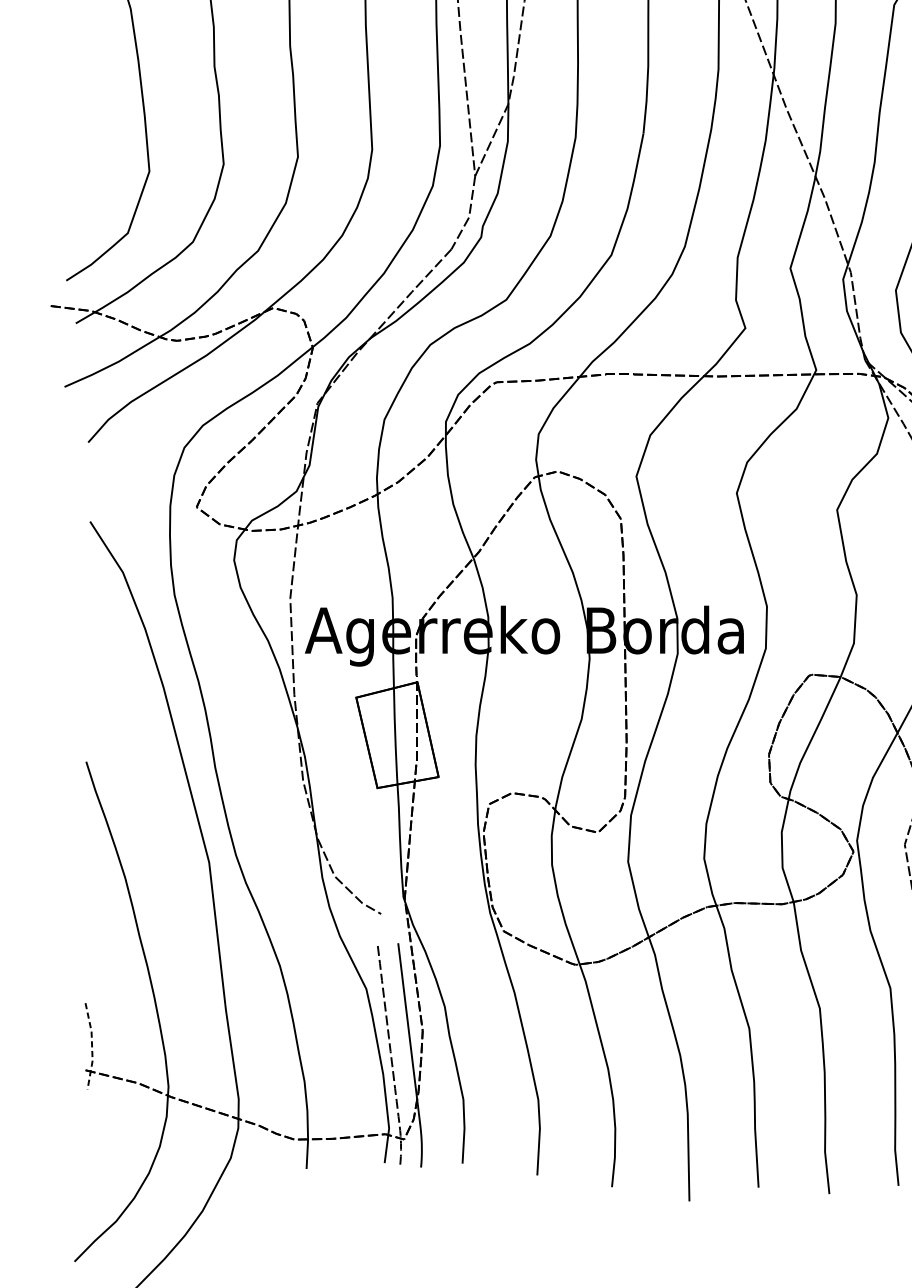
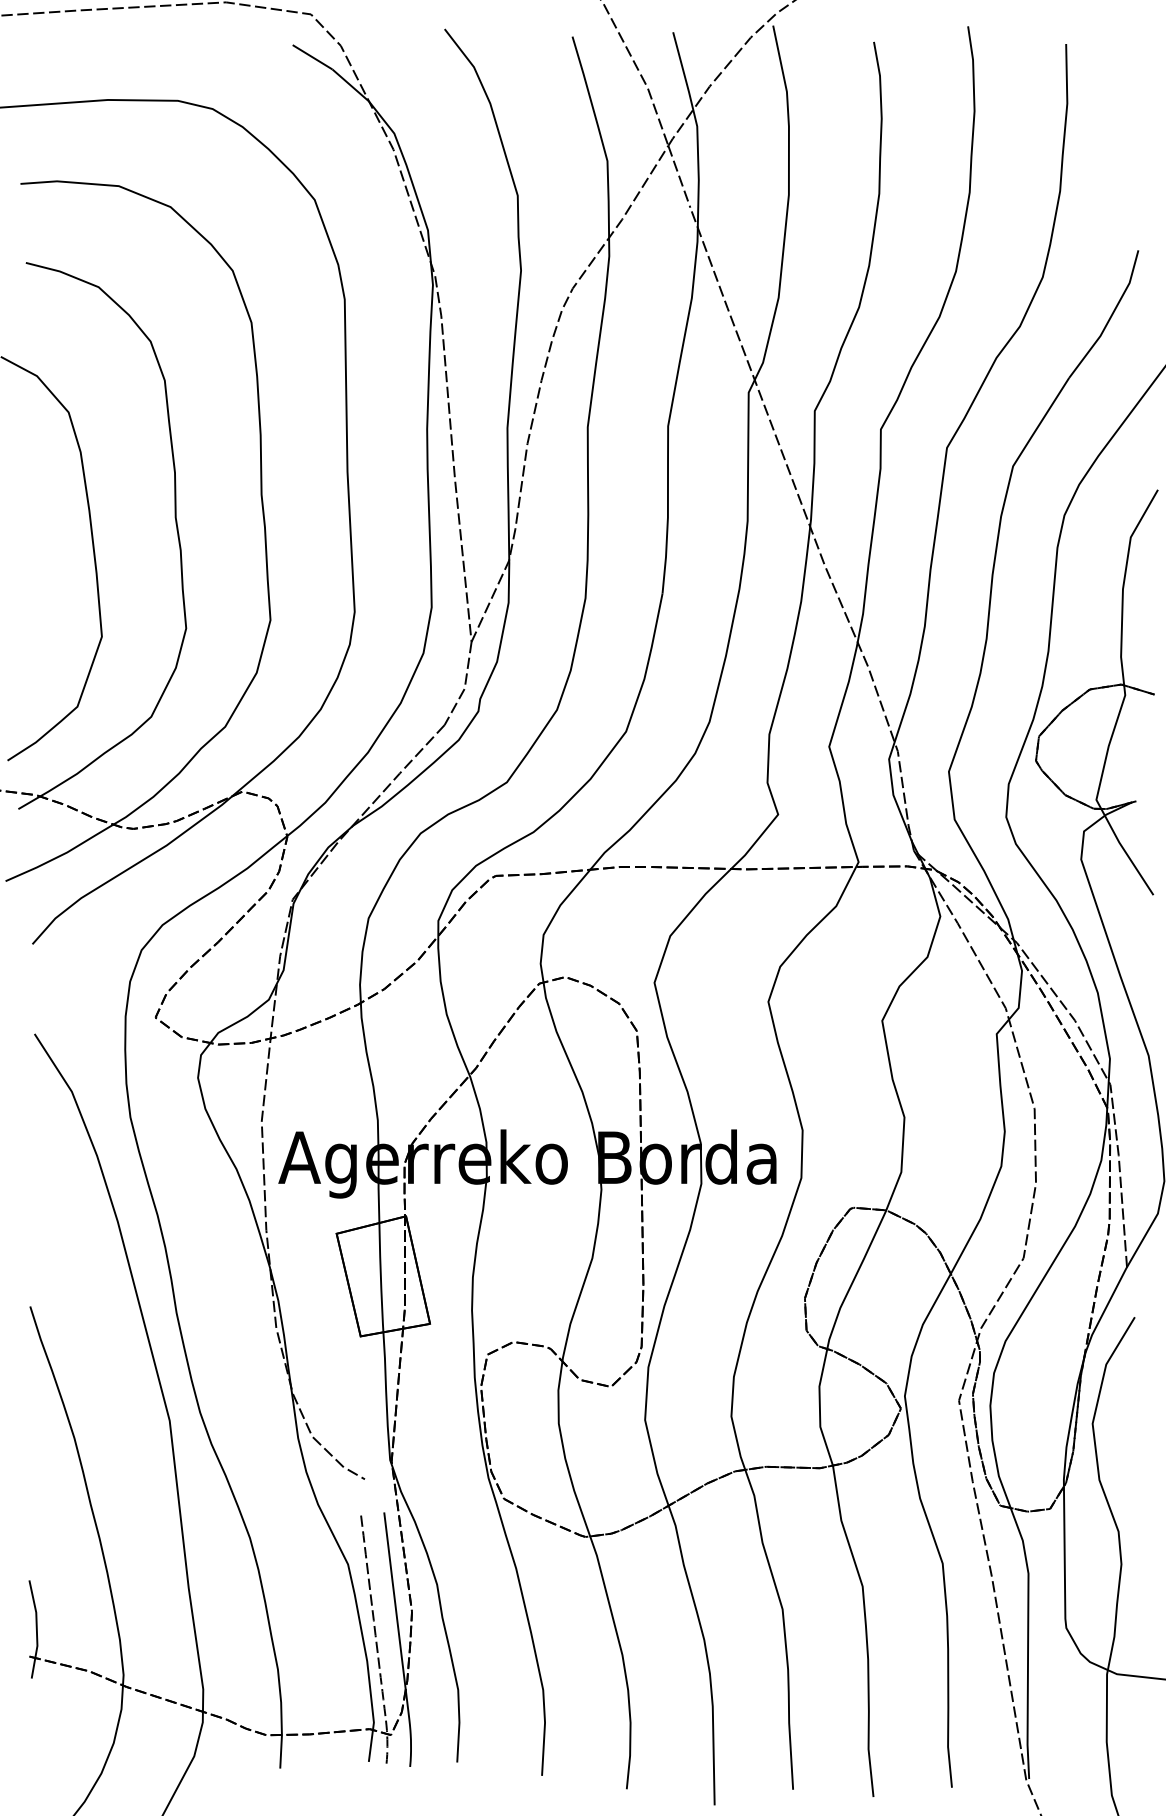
line: (91, 1047) -> (36, 1630), dashed -> solid

